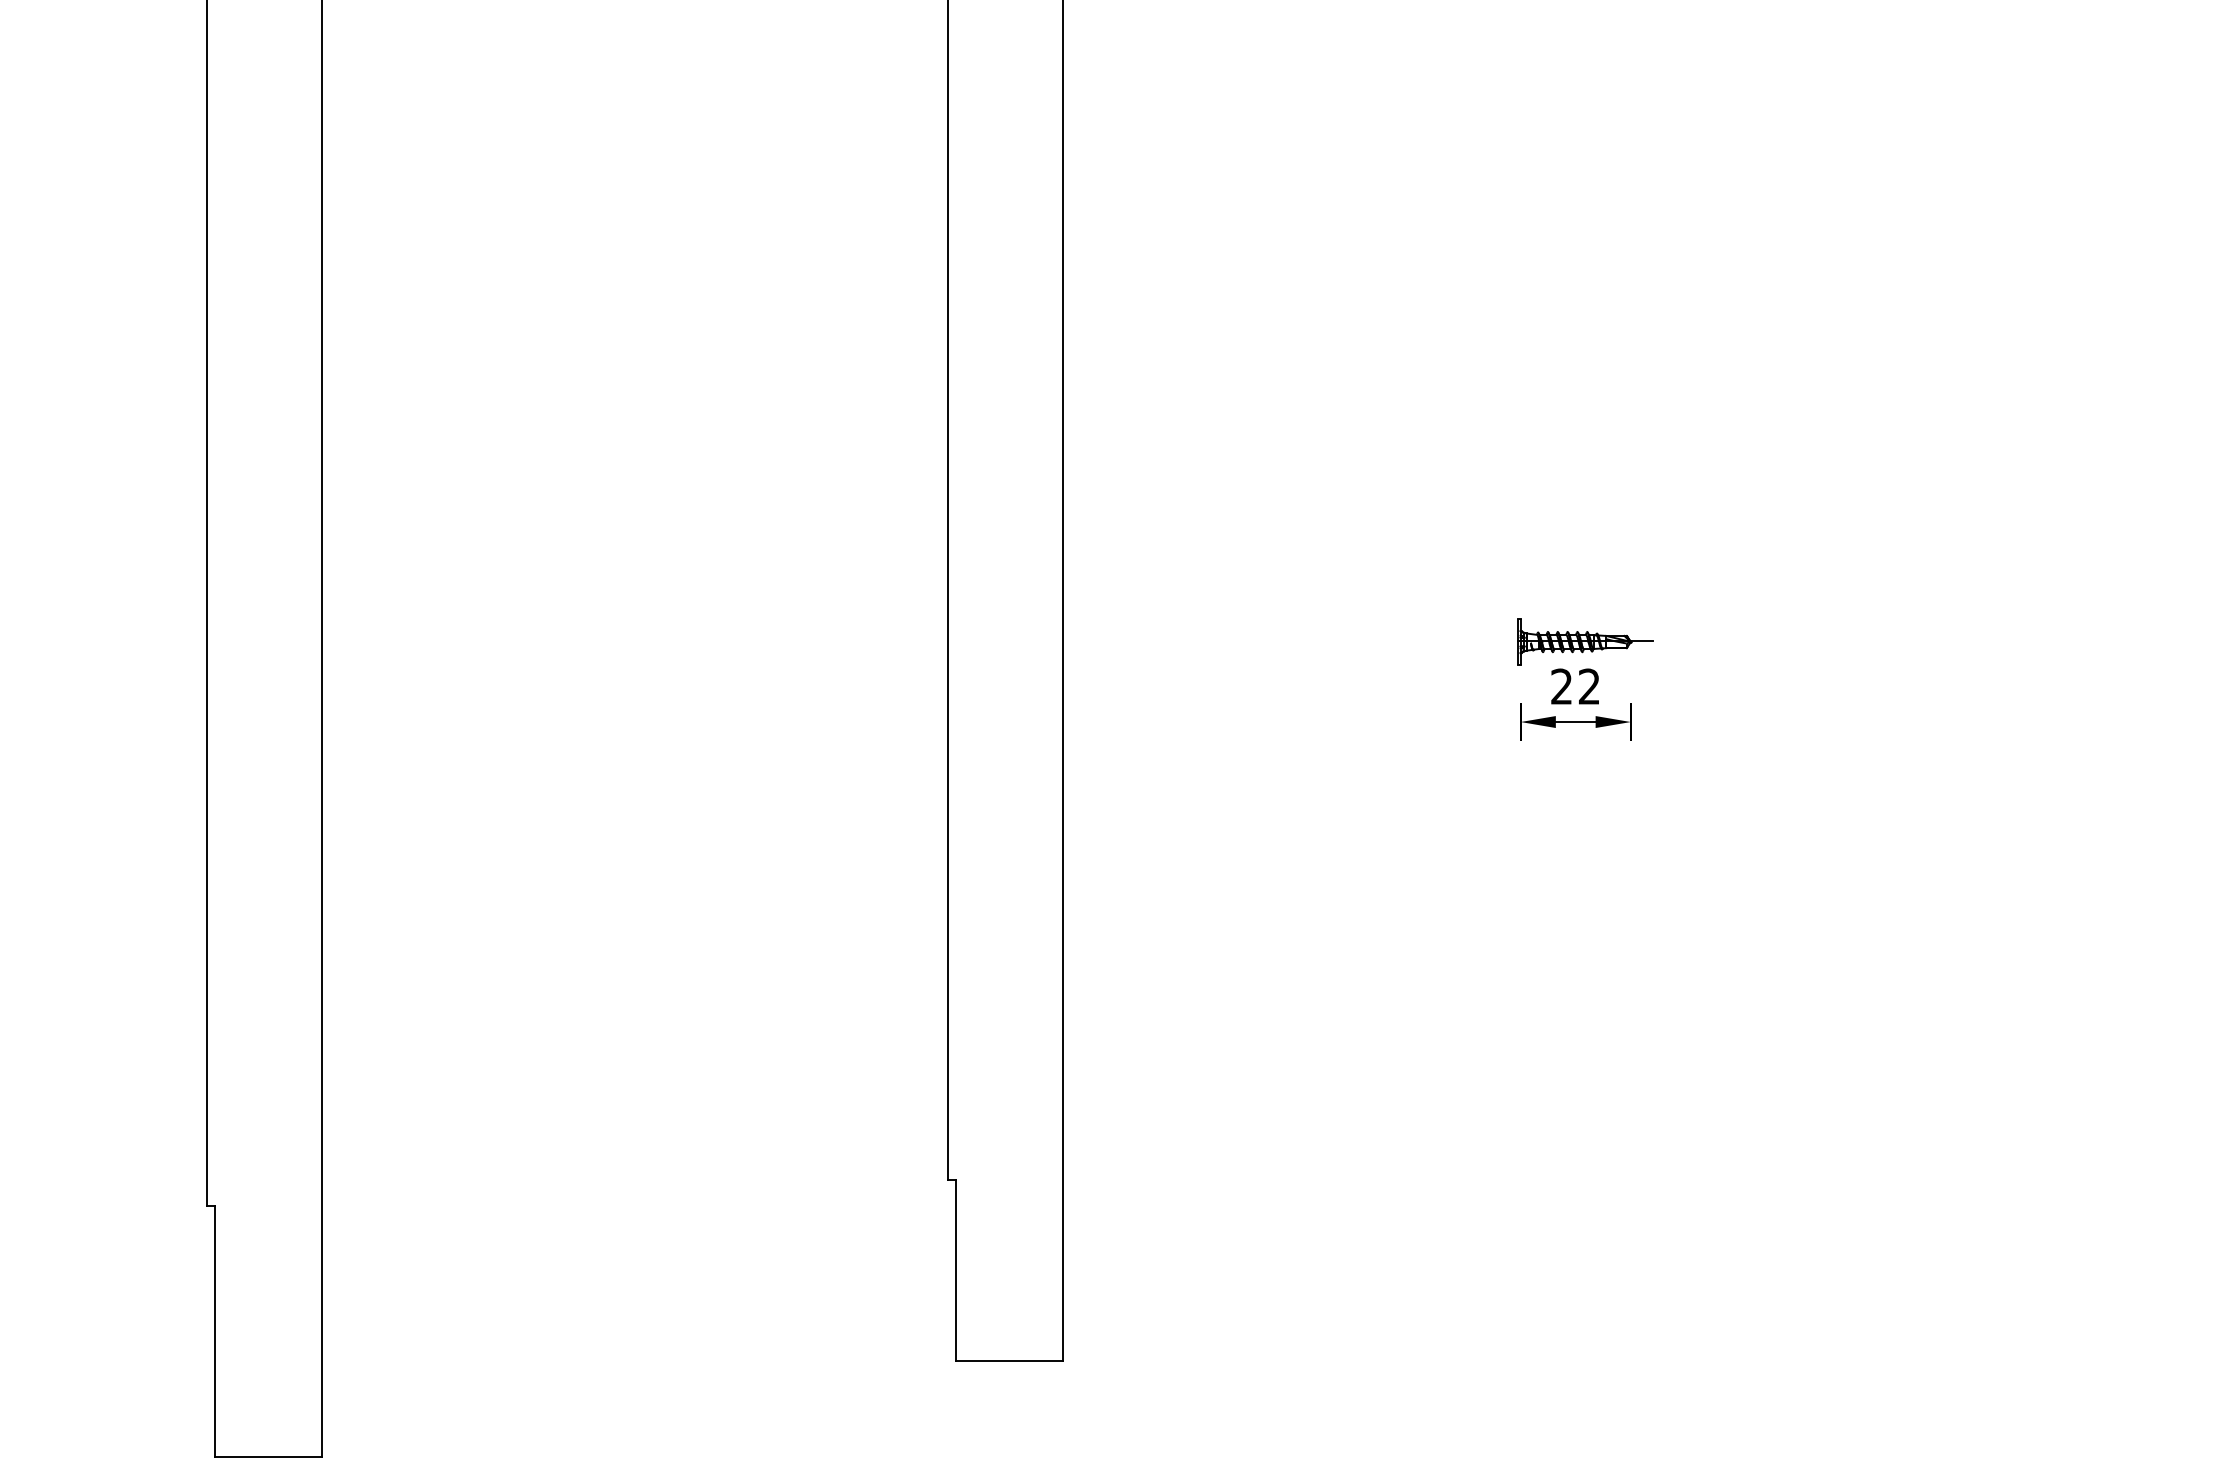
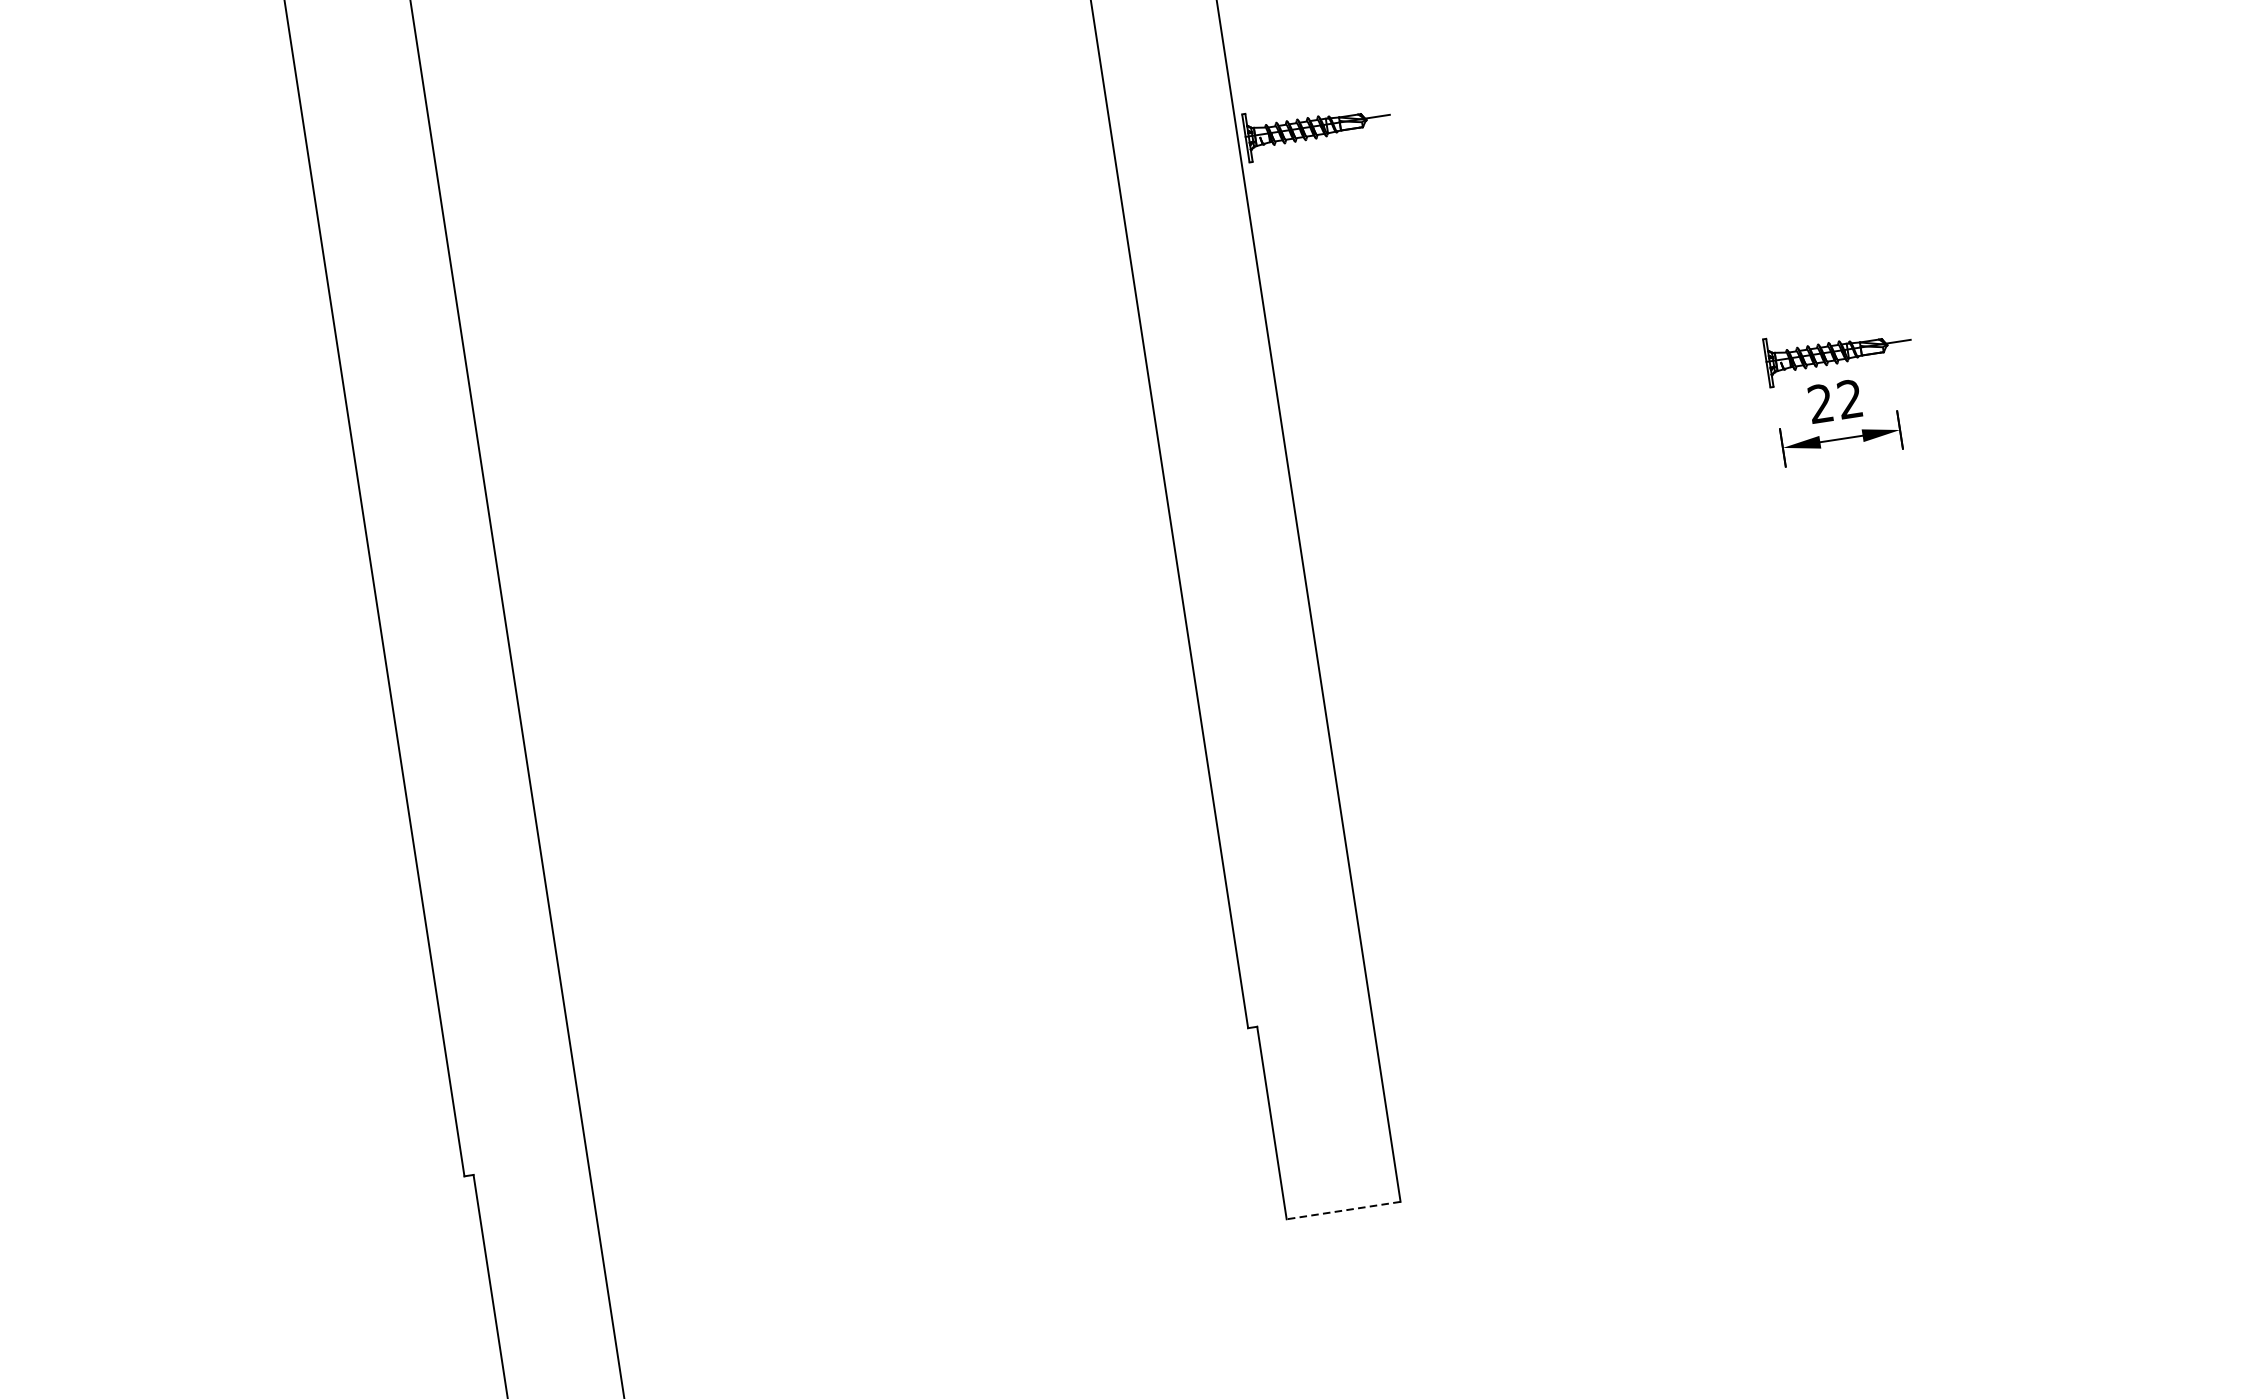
part: (1138, 361) -> (1317, 126), added
line: (1009, 1361) -> (1343, 1211), solid -> dashed

